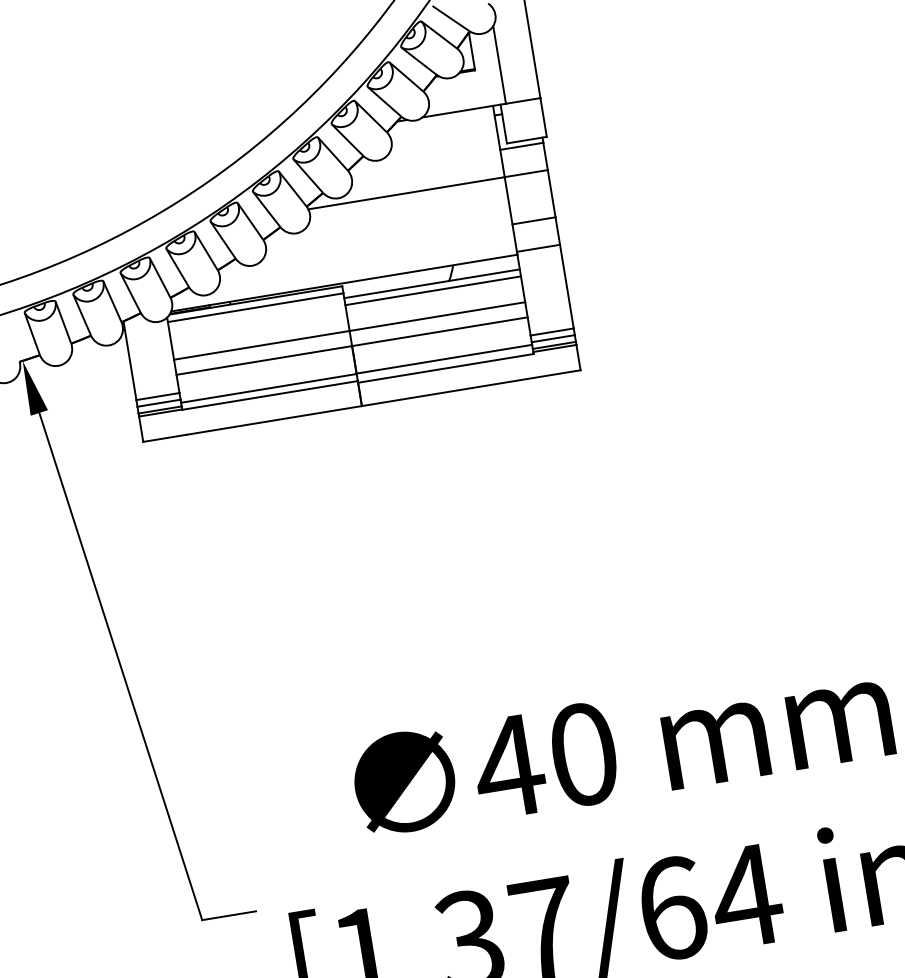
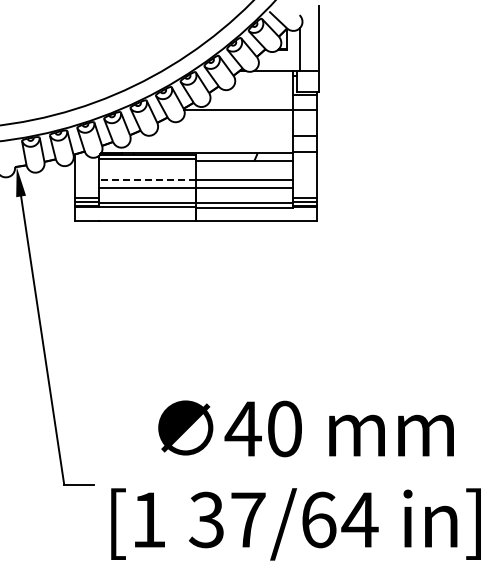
line: (433, 291) -> (244, 165), removed
line: (262, 345) -> (147, 179), solid -> dashed

